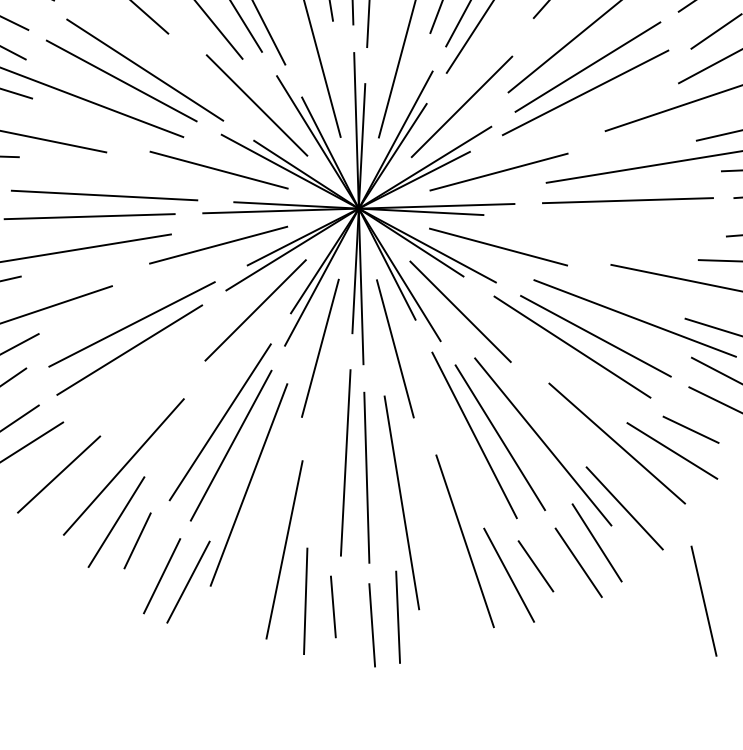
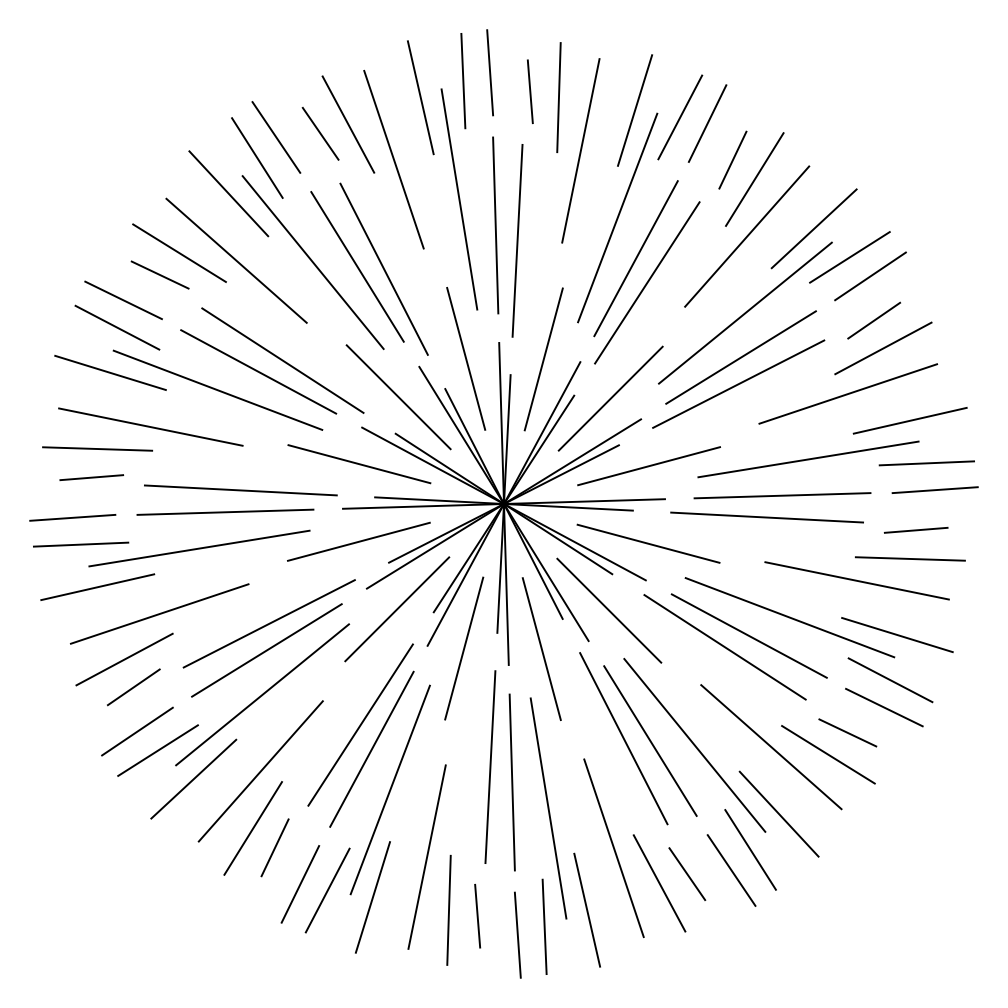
line: (613, 221) -> (767, 517), added
line: (125, 392) -> (262, 694), added
line: (231, 588) -> (372, 897), added
line: (703, 600) -> (586, 909), moved

